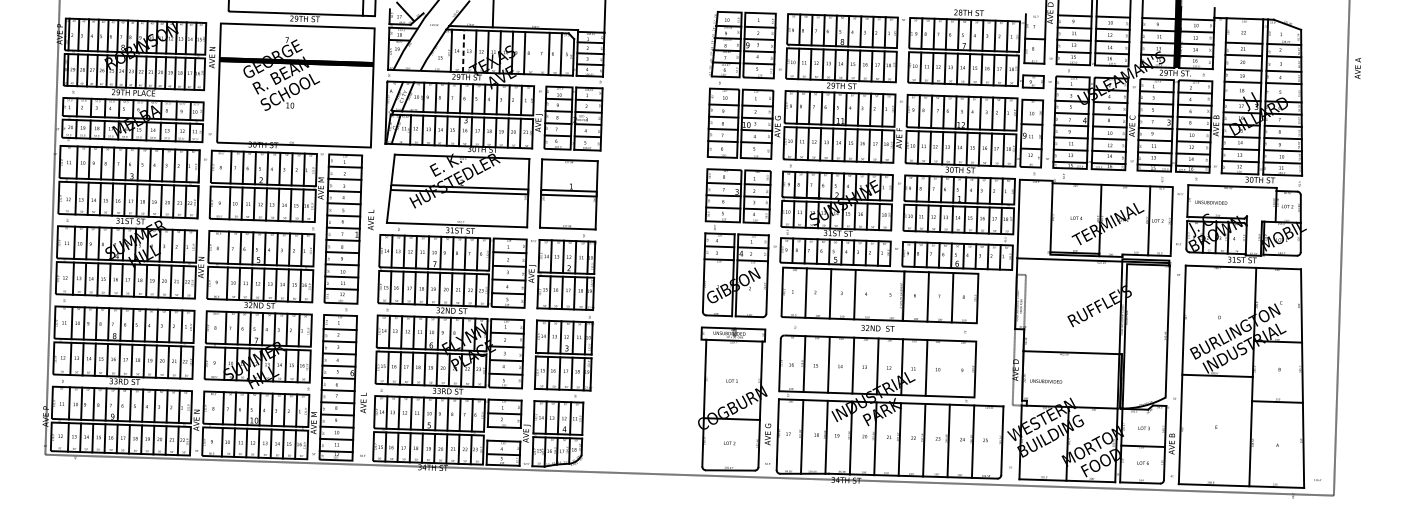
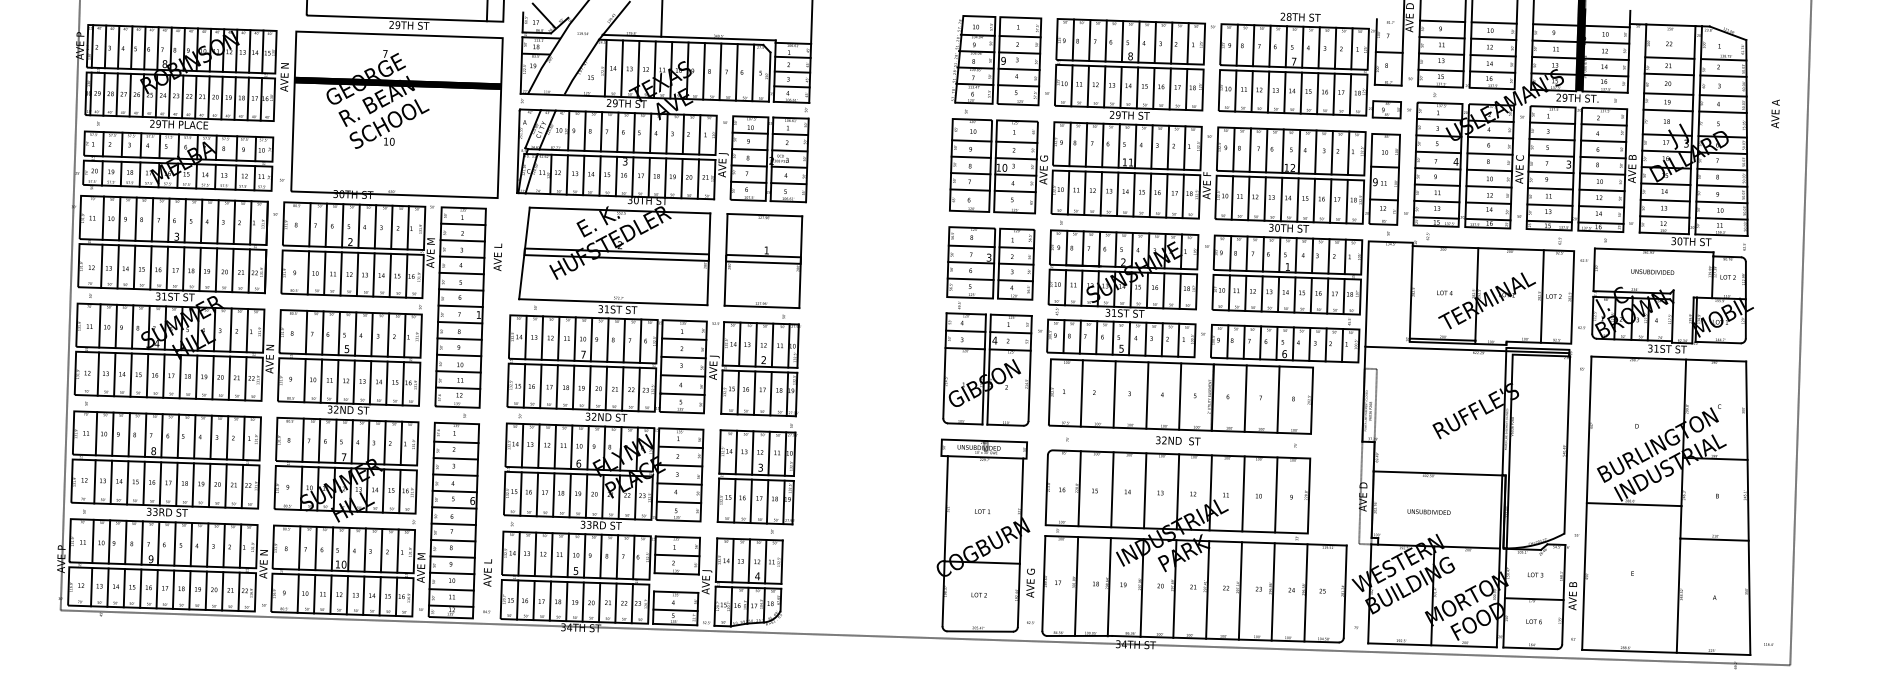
line: (463, 51) -> (622, 68), dashed -> solid
line: (536, 53) -> (720, 71), added
text: (1357, 68) -> (1775, 113), moved
text: (1211, 202) -> (1652, 271), moved
text: (370, 219) -> (497, 256), moved
line: (879, 295) -> (1180, 396), added
line: (951, 368) -> (1276, 494), added
text: (1045, 381) -> (1428, 511), moved
text: (363, 402) -> (487, 572), moved

